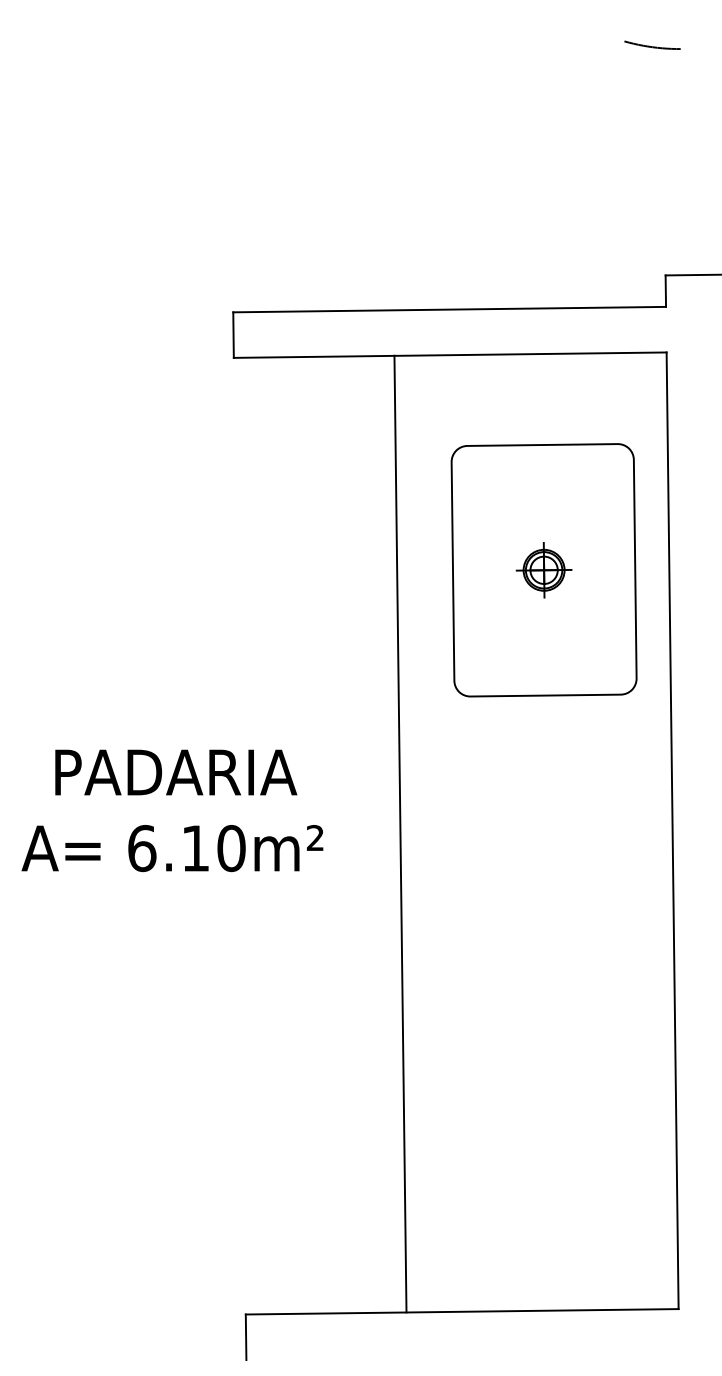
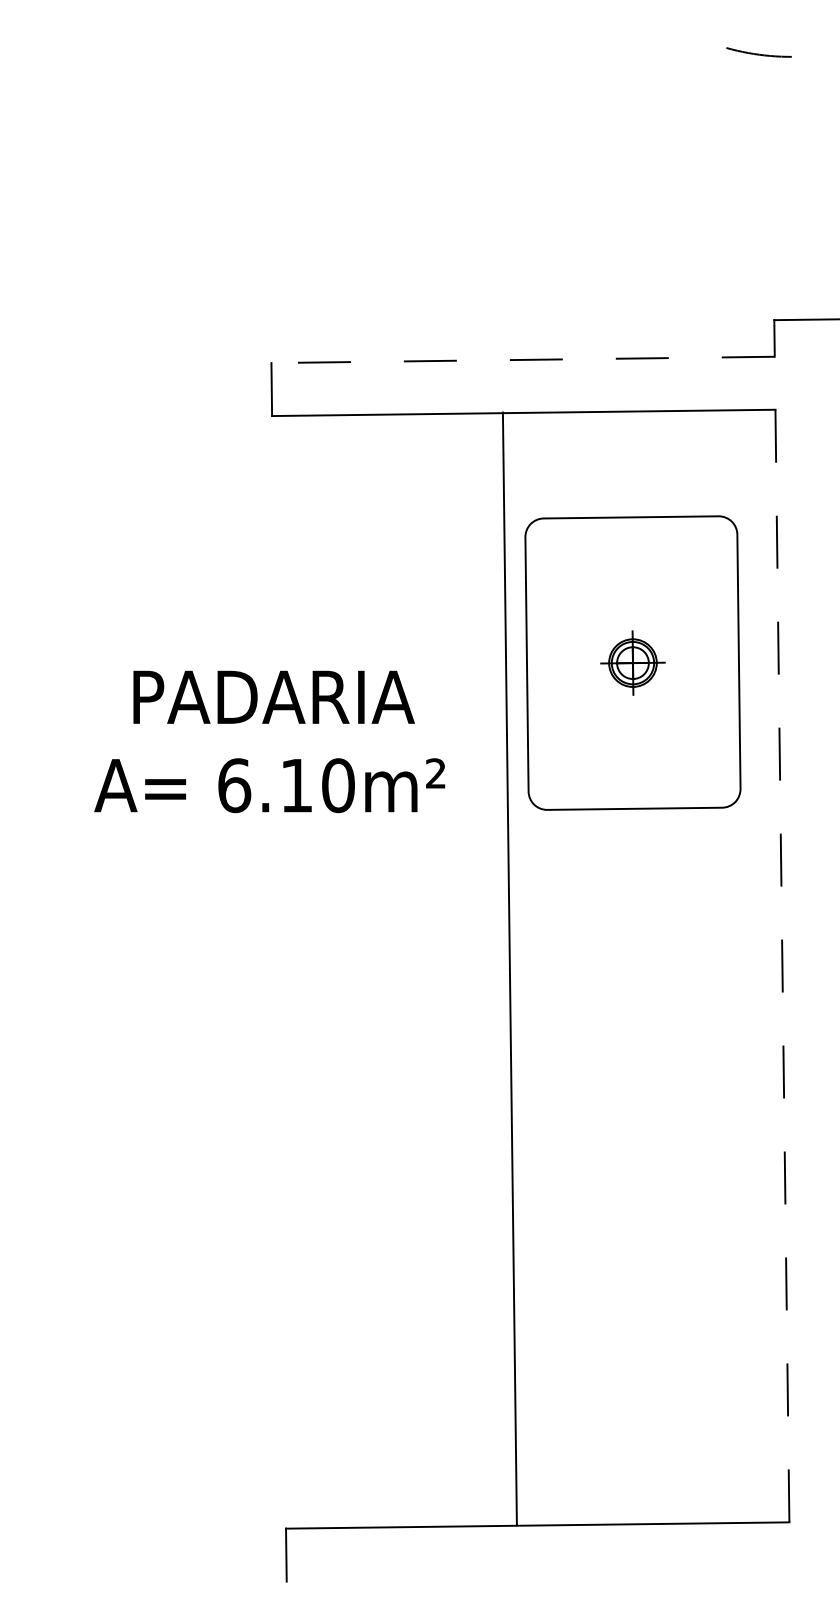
line: (449, 309) -> (523, 359), solid -> dashed
text: (172, 810) -> (269, 741), moved
line: (672, 831) -> (782, 966), solid -> dashed
line: (400, 833) -> (509, 968), moved

